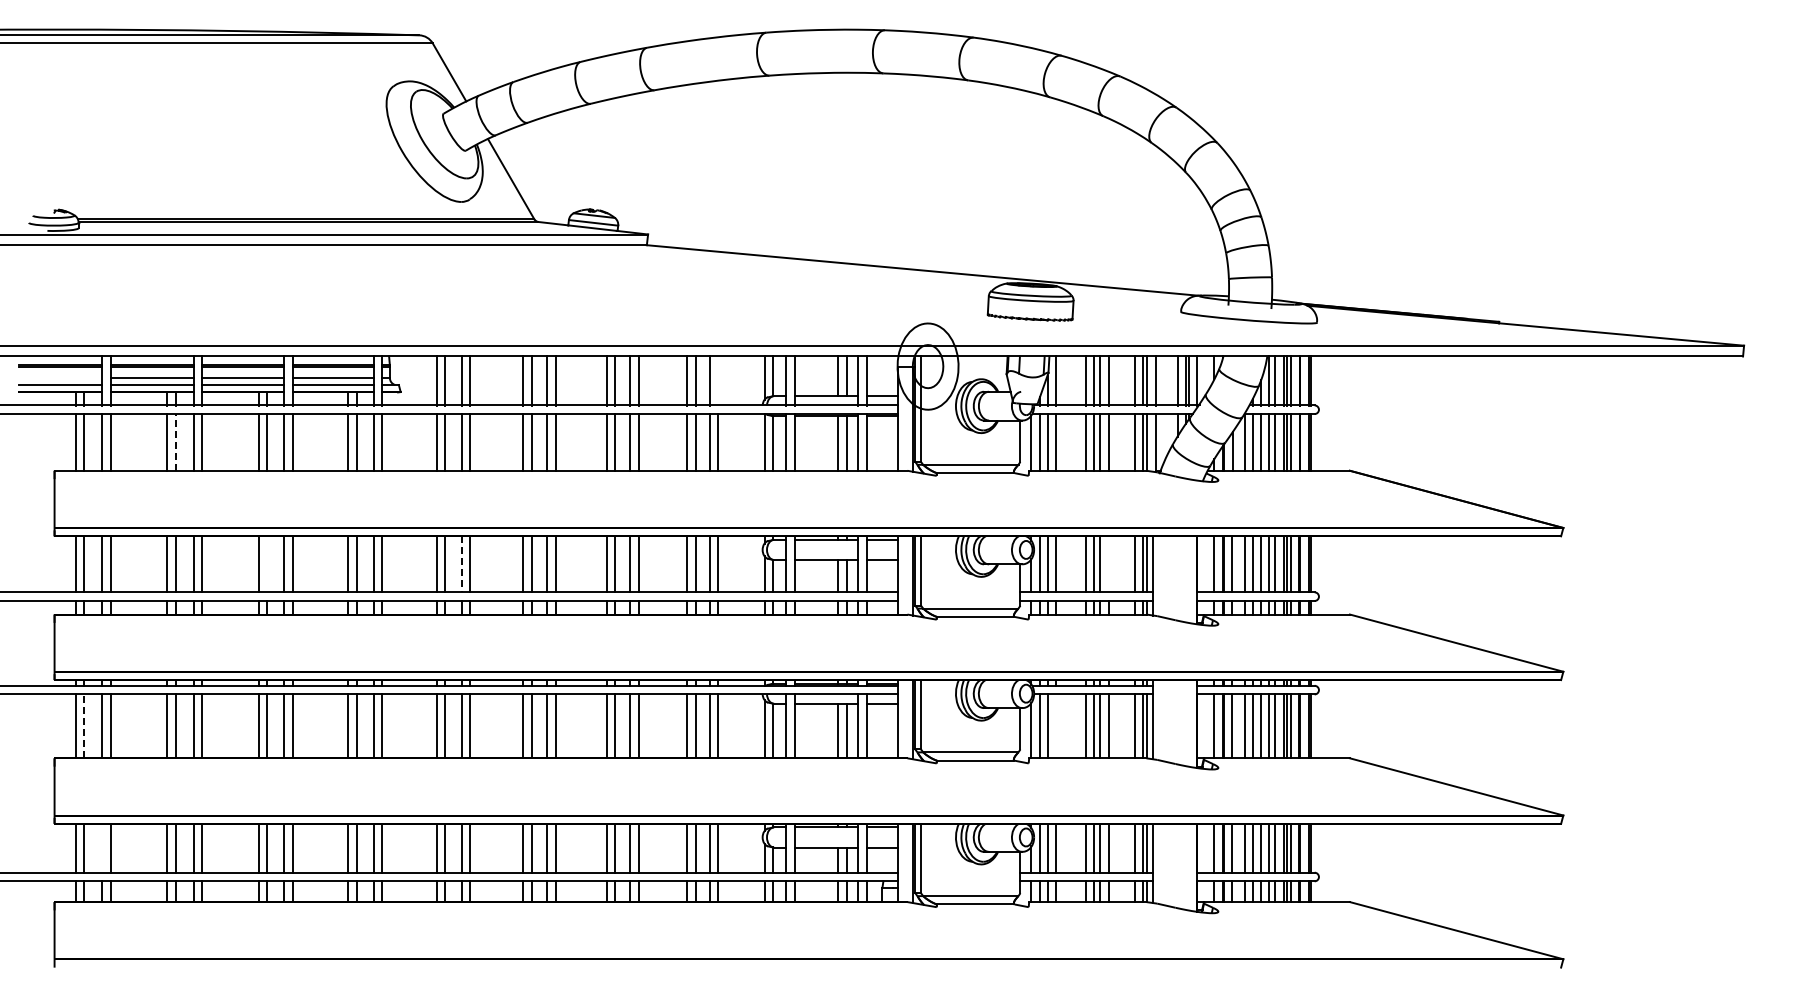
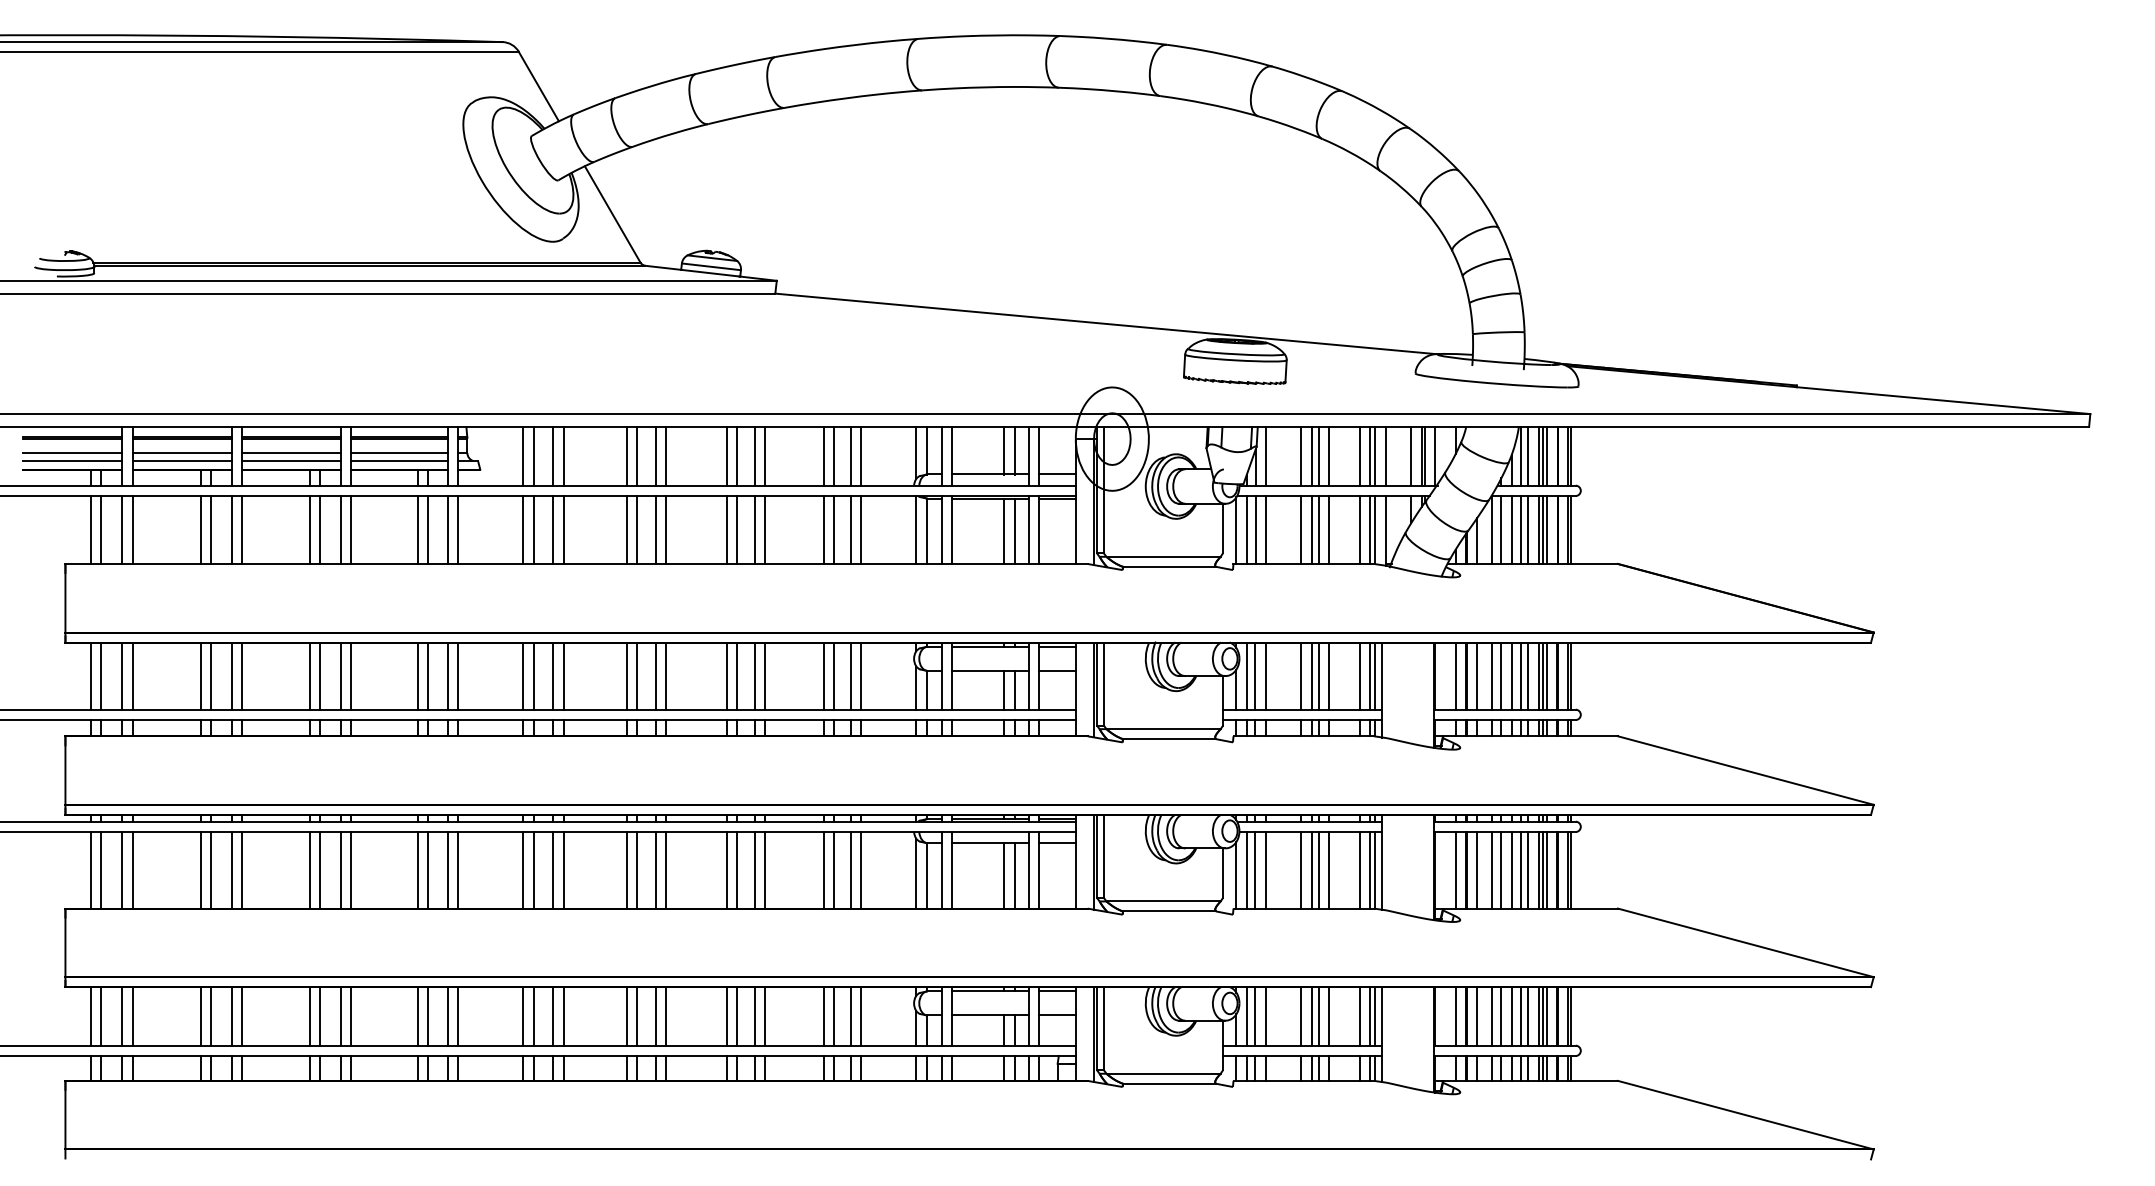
line: (59, 378) -> (71, 453), added
line: (718, 380) -> (861, 455), added
line: (176, 441) -> (211, 528), dashed -> solid
line: (267, 564) -> (320, 676), added
line: (461, 564) -> (553, 676), dashed -> solid
line: (1108, 564) -> (1328, 676), added
line: (84, 726) -> (101, 870), dashed -> solid
line: (1056, 726) -> (1266, 870), added
line: (102, 847) -> (122, 1015), added

